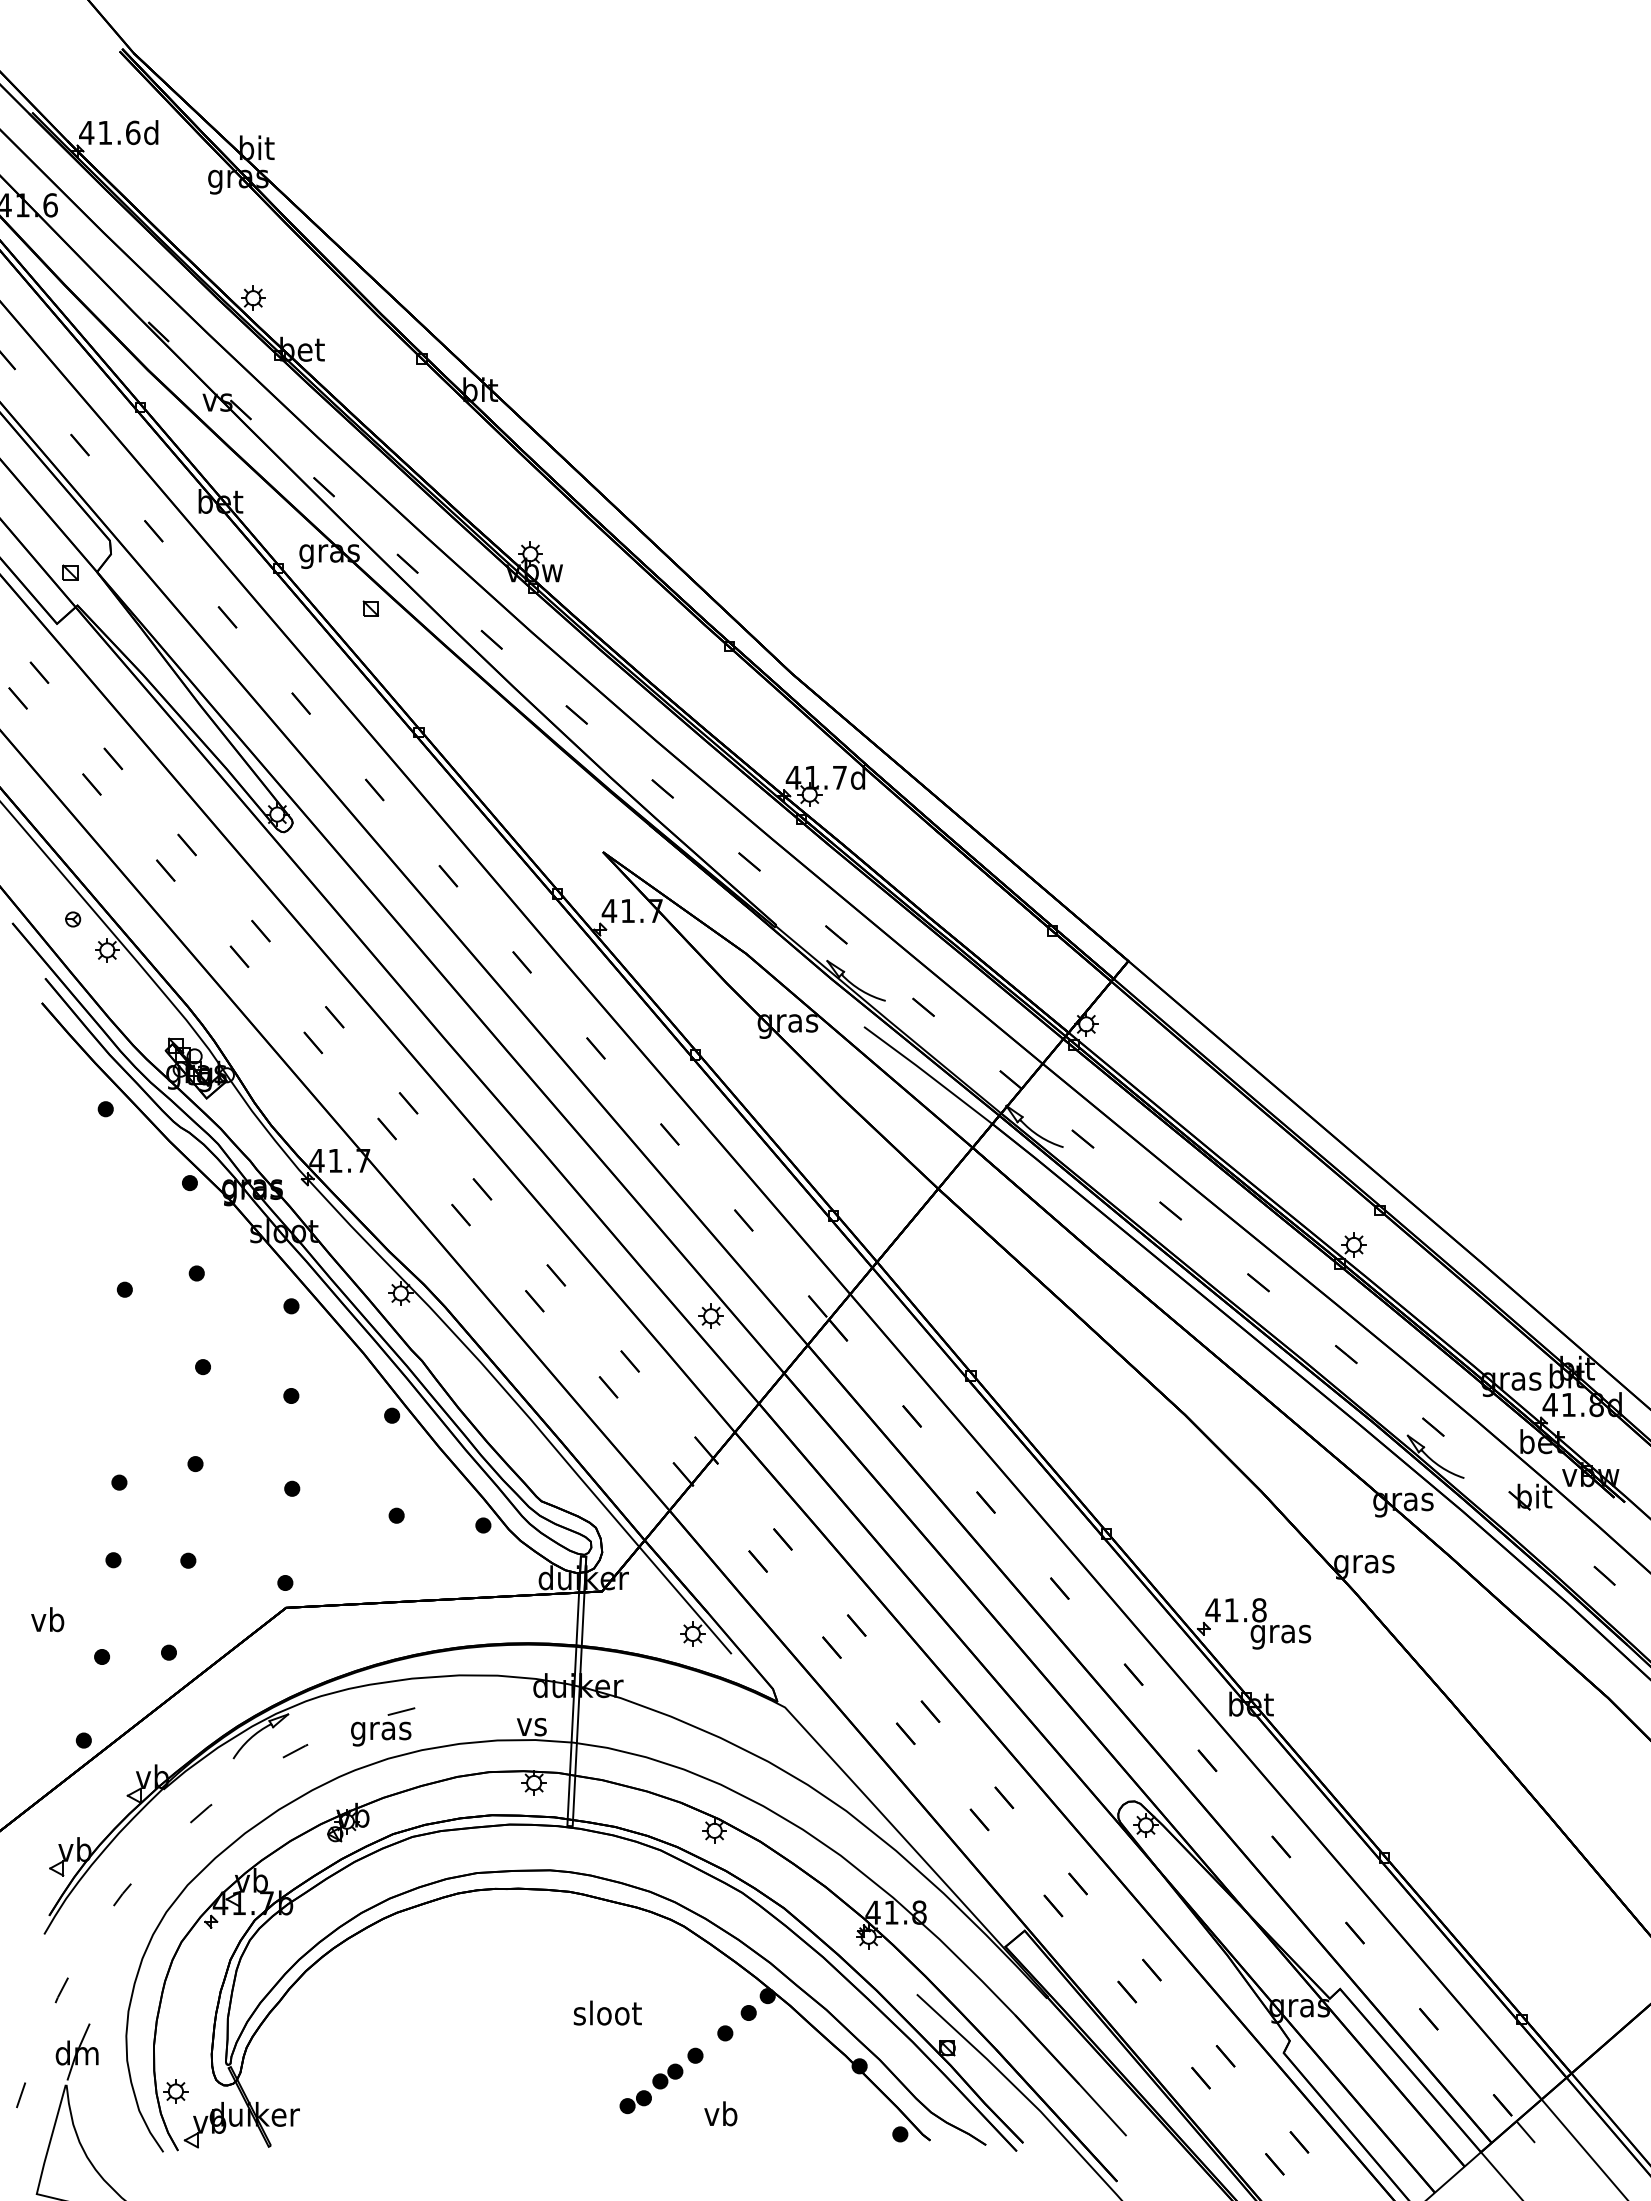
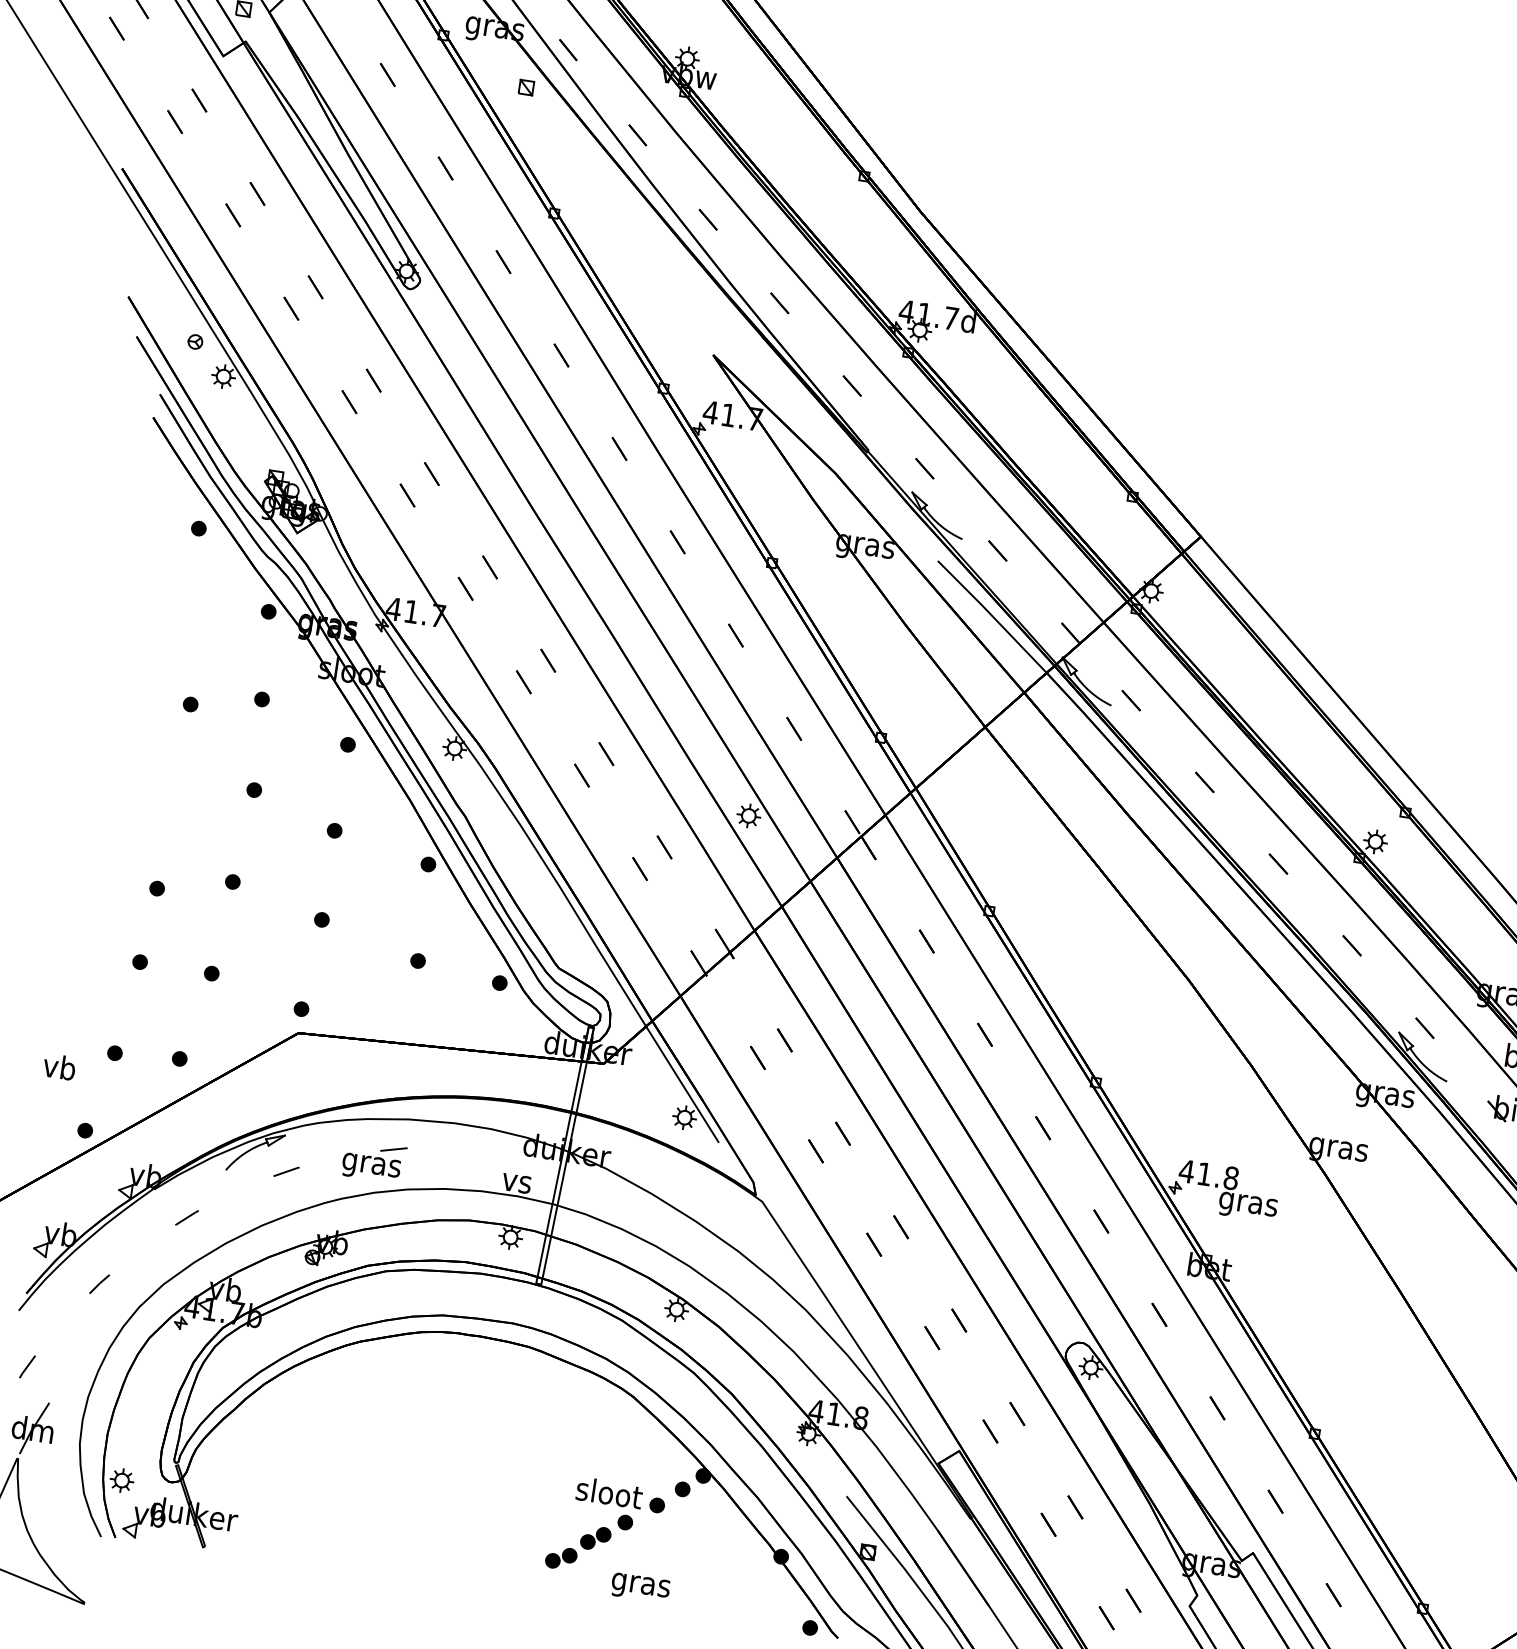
text: (47, 1619) -> (59, 1066), moved
text: (607, 2012) -> (609, 1492), moved
text: (721, 2116) -> (641, 1584), vb -> gras

